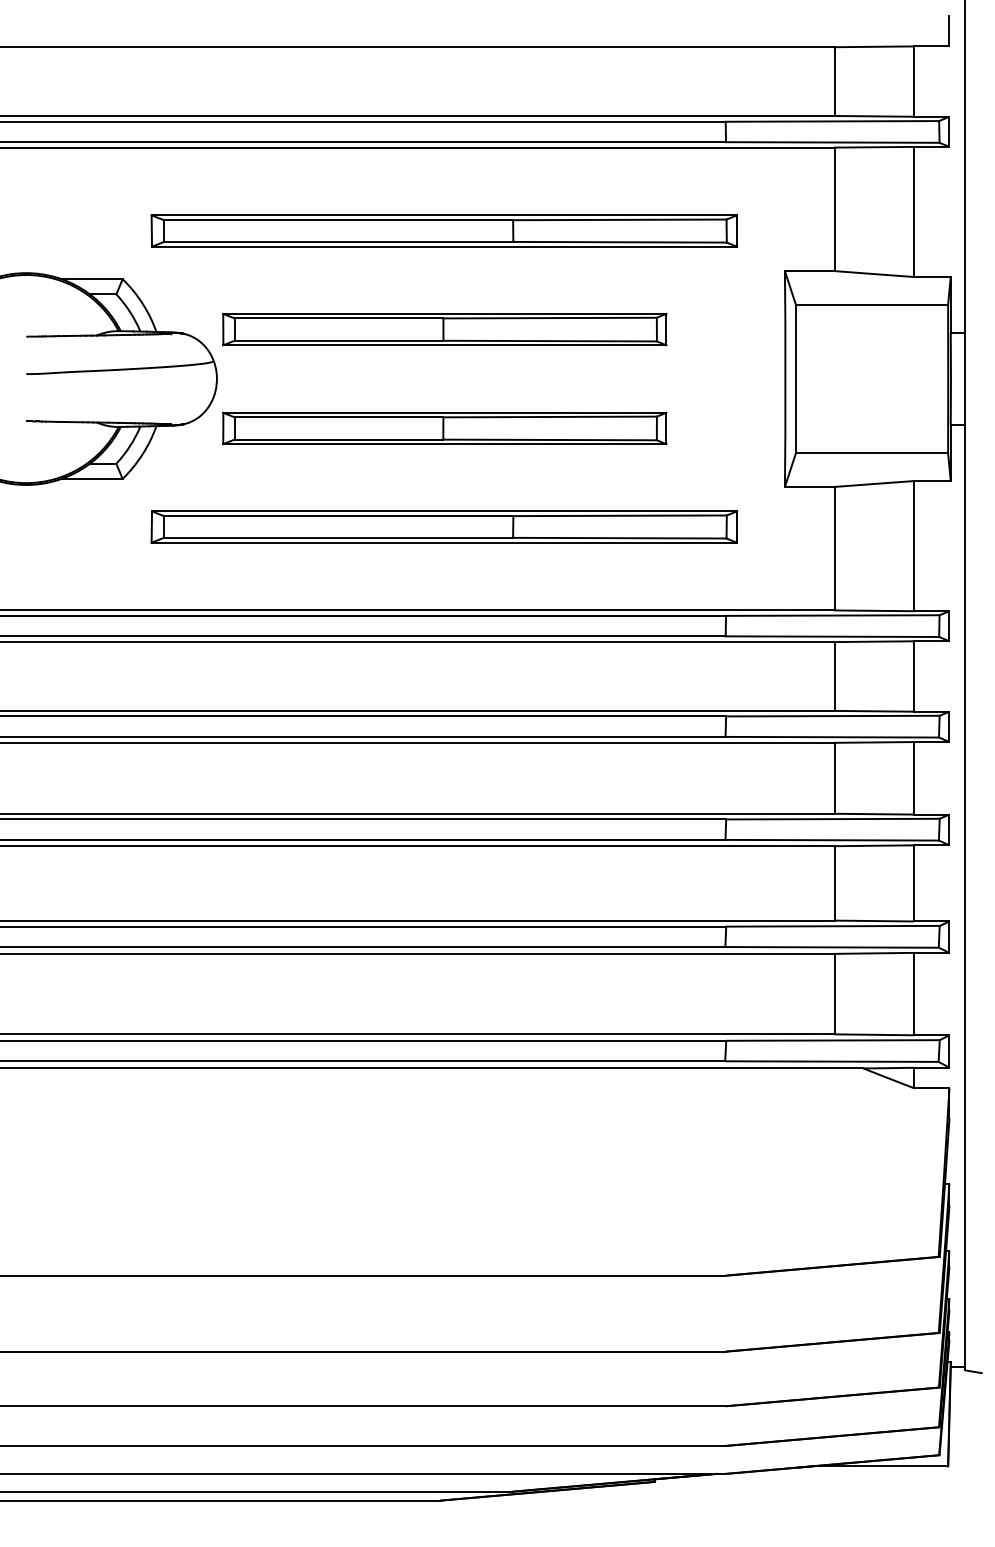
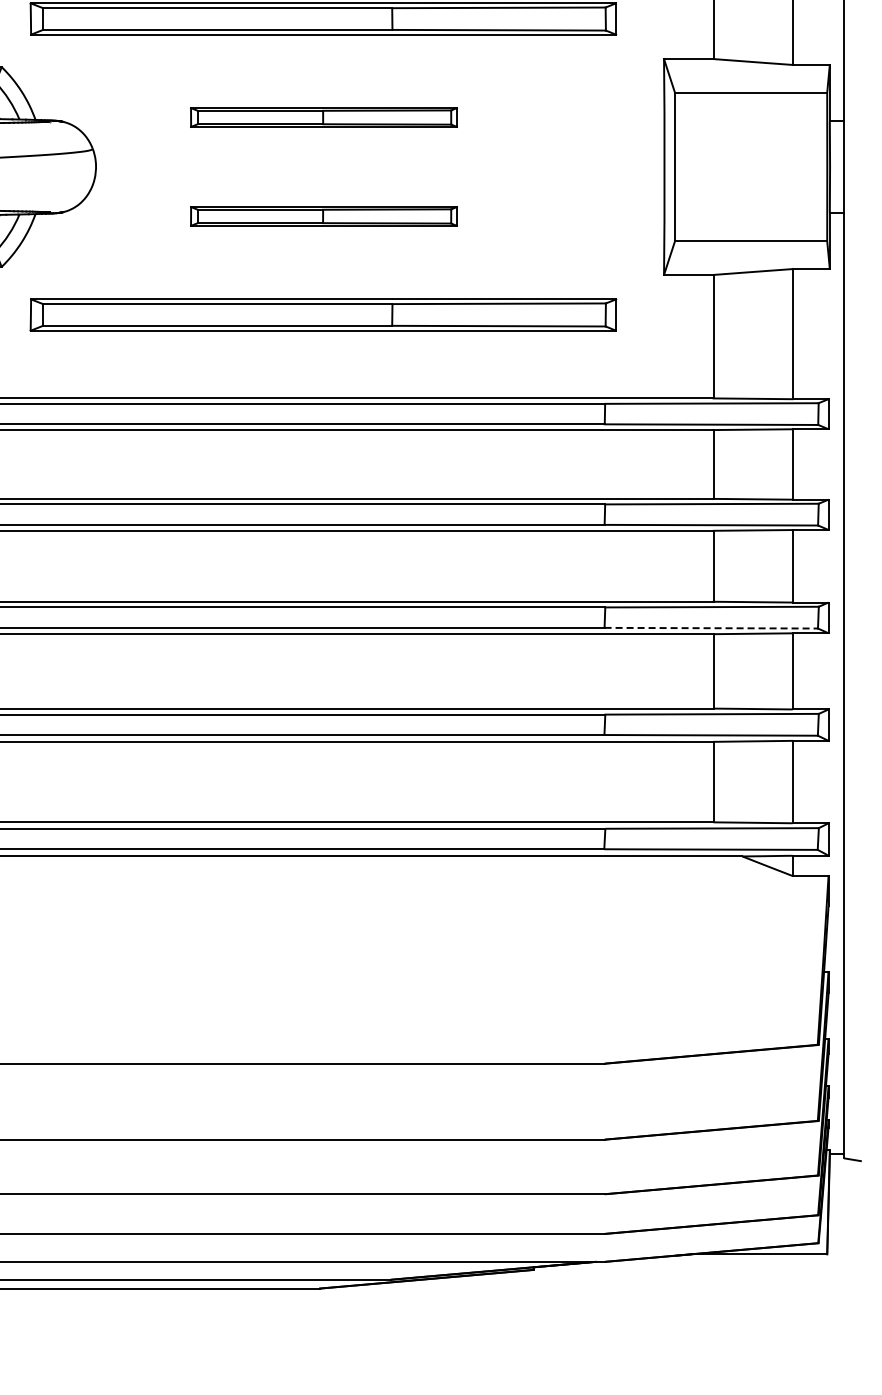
part: (444, 329) -> (323, 117), size x0.6
part: (444, 428) -> (323, 216), size x0.6
line: (832, 840) -> (711, 628), solid -> dashed

